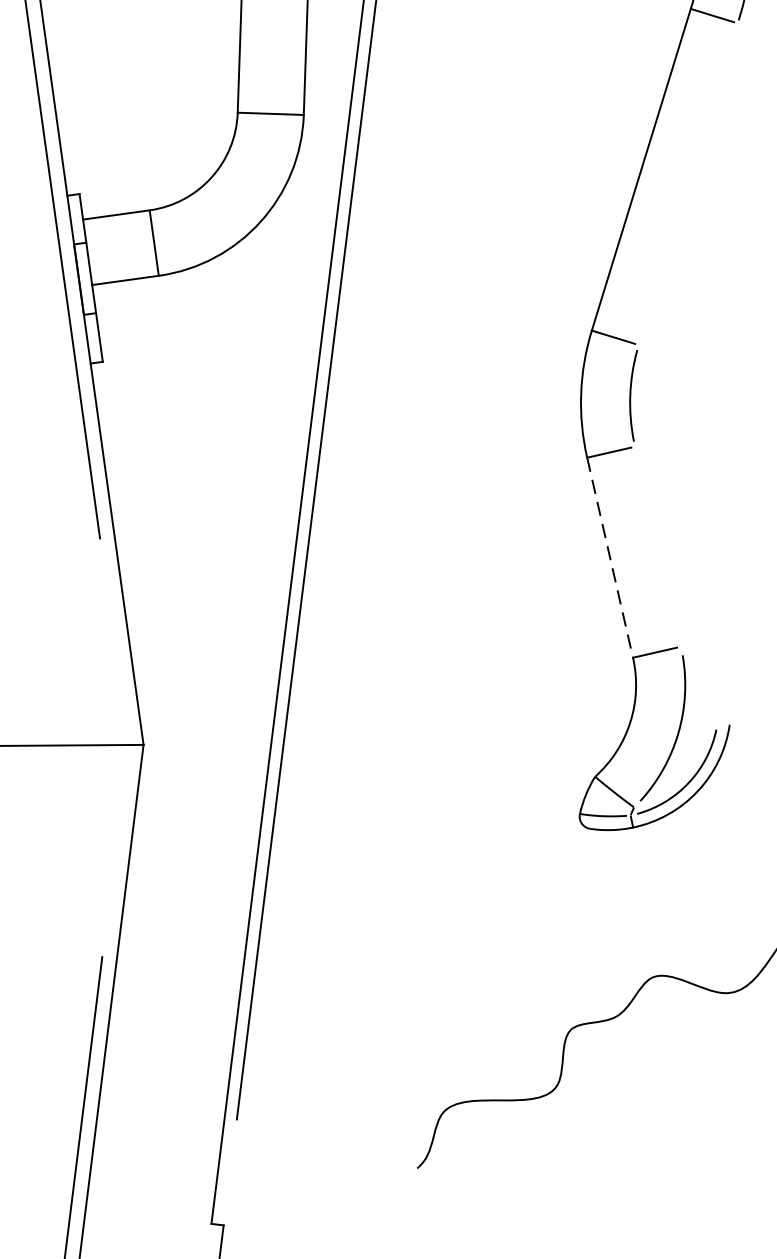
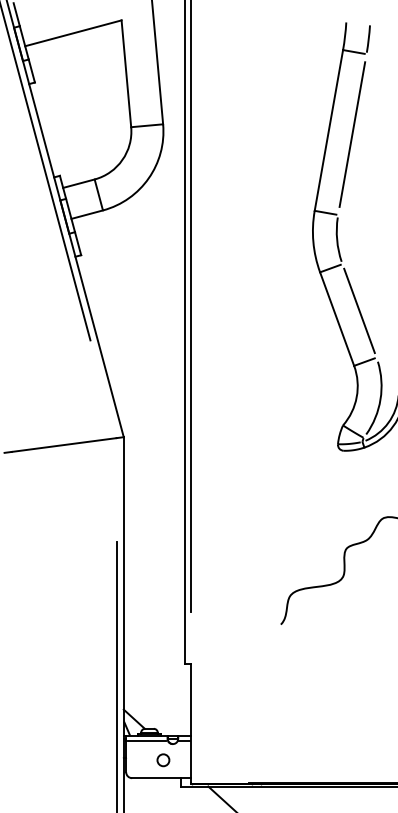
line: (688, 184) -> (352, 134), added
line: (658, 545) -> (359, 310), added
line: (610, 558) -> (337, 319), dashed -> solid

